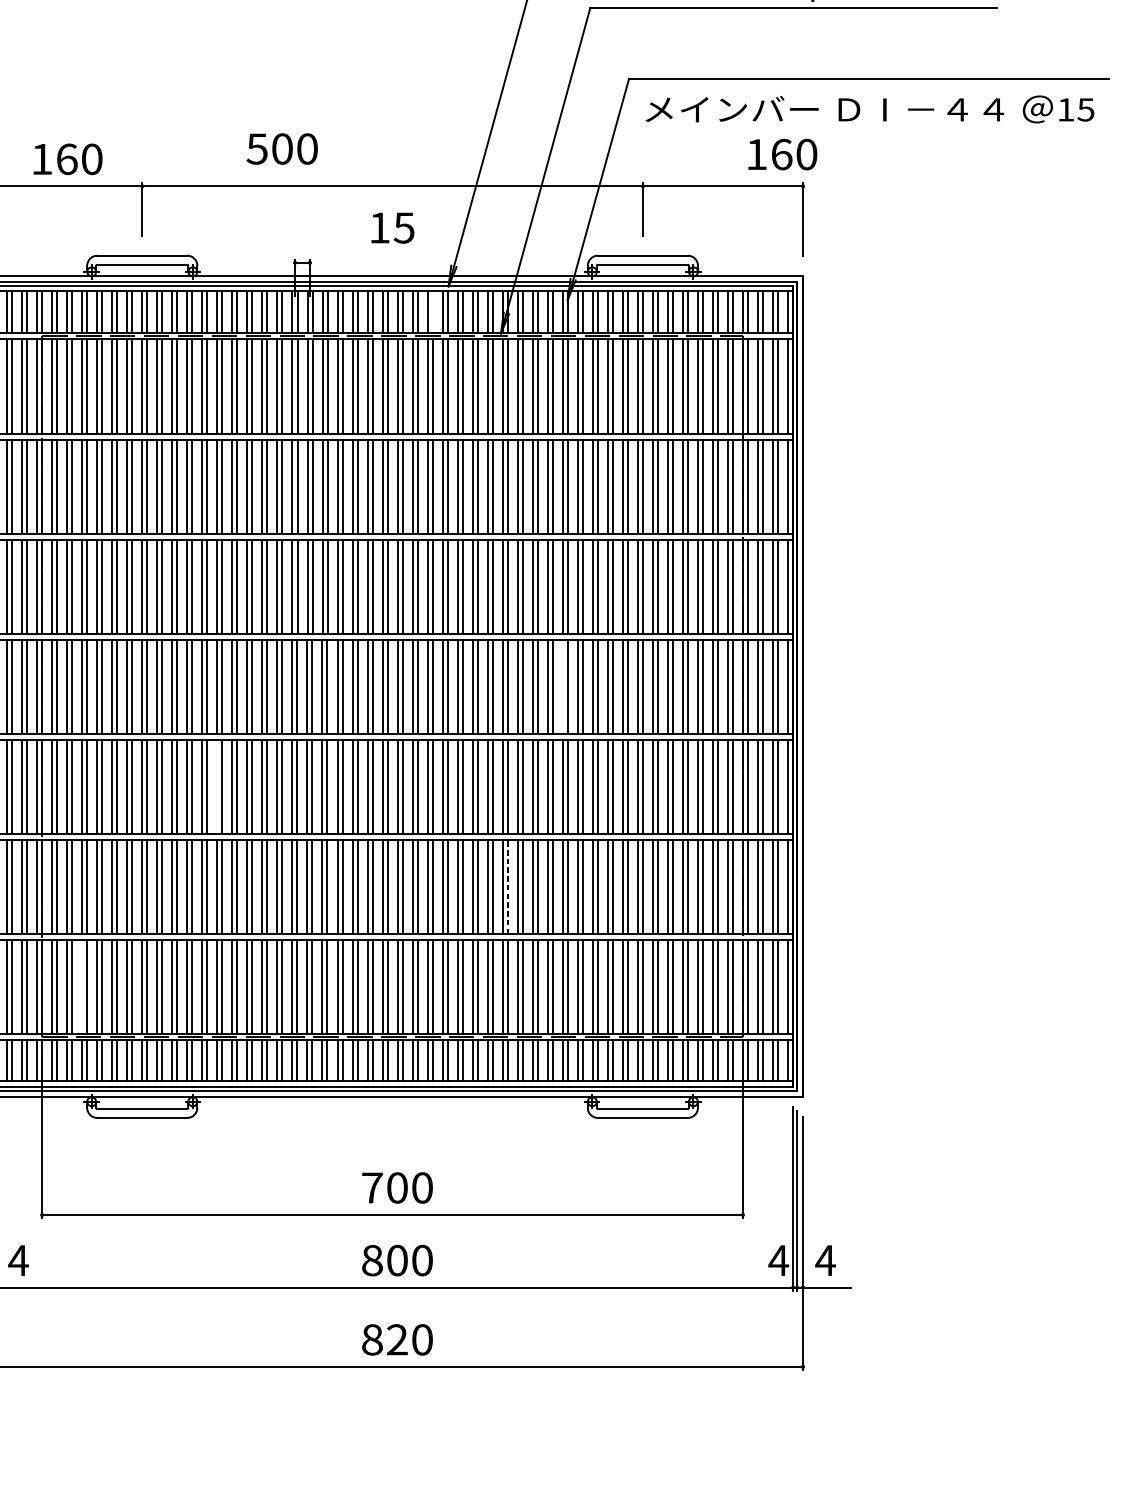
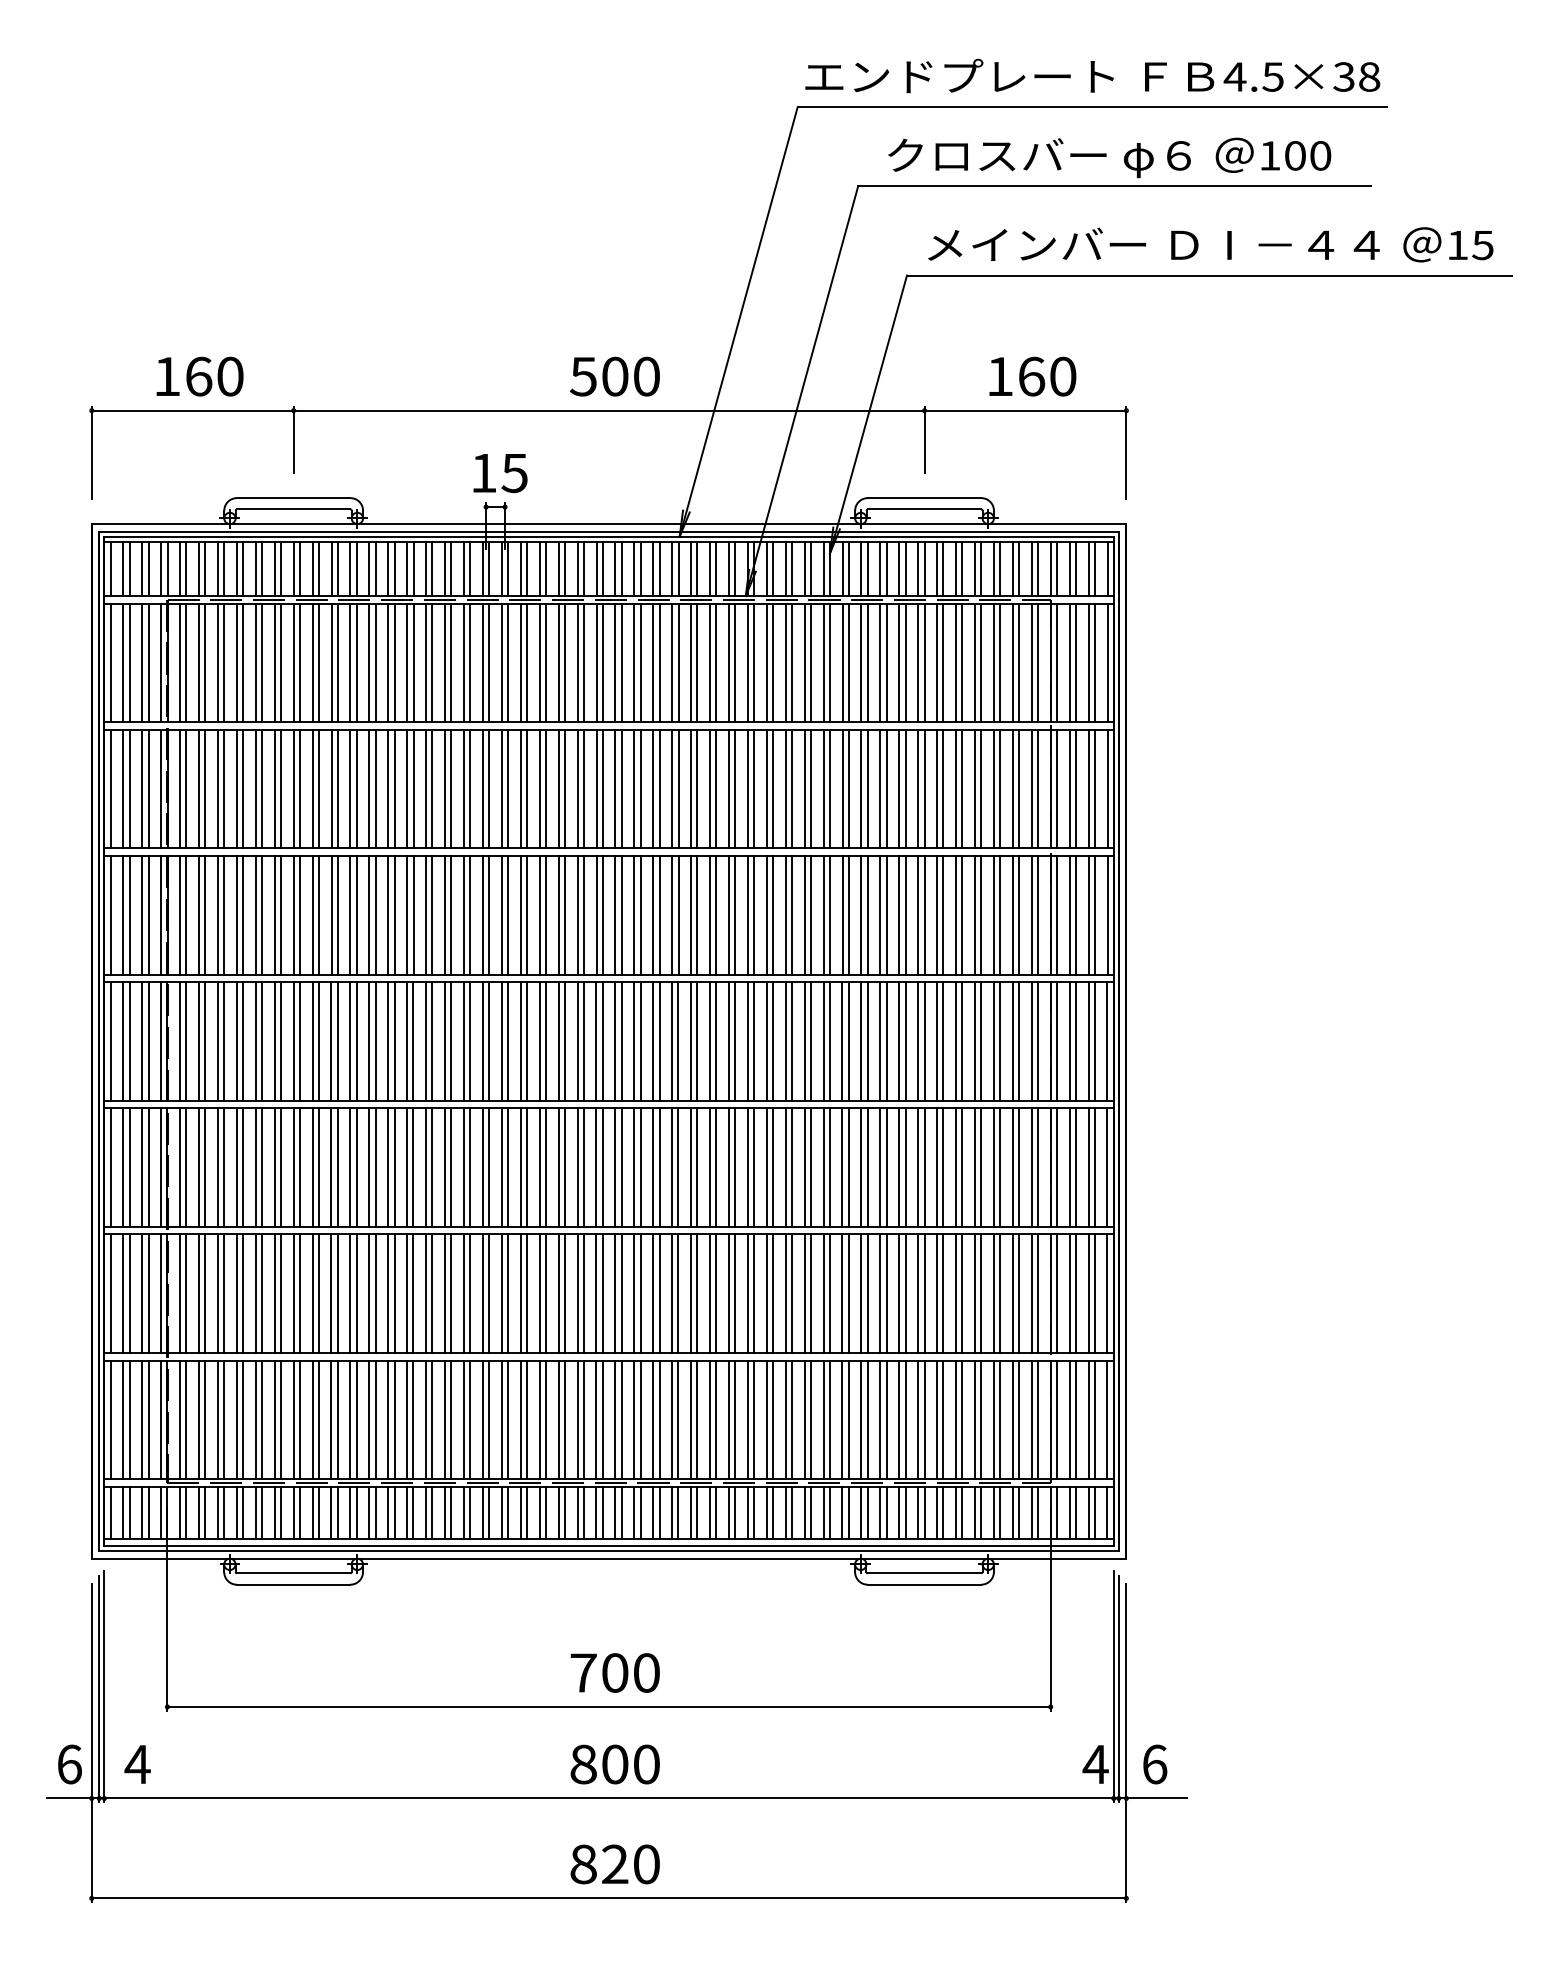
text: (869, 109) -> (1210, 244), moved
text: (281, 148) -> (614, 376), moved
text: (782, 154) -> (1032, 376), moved
text: (392, 228) -> (500, 473), moved
line: (432, 312) -> (659, 569), added
line: (562, 686) -> (823, 1041), added
line: (217, 786) -> (388, 1167), added
line: (507, 886) -> (754, 1293), dashed -> solid
line: (81, 986) -> (217, 1419), added
text: (825, 1260) -> (1154, 1764), 4 -> 6

